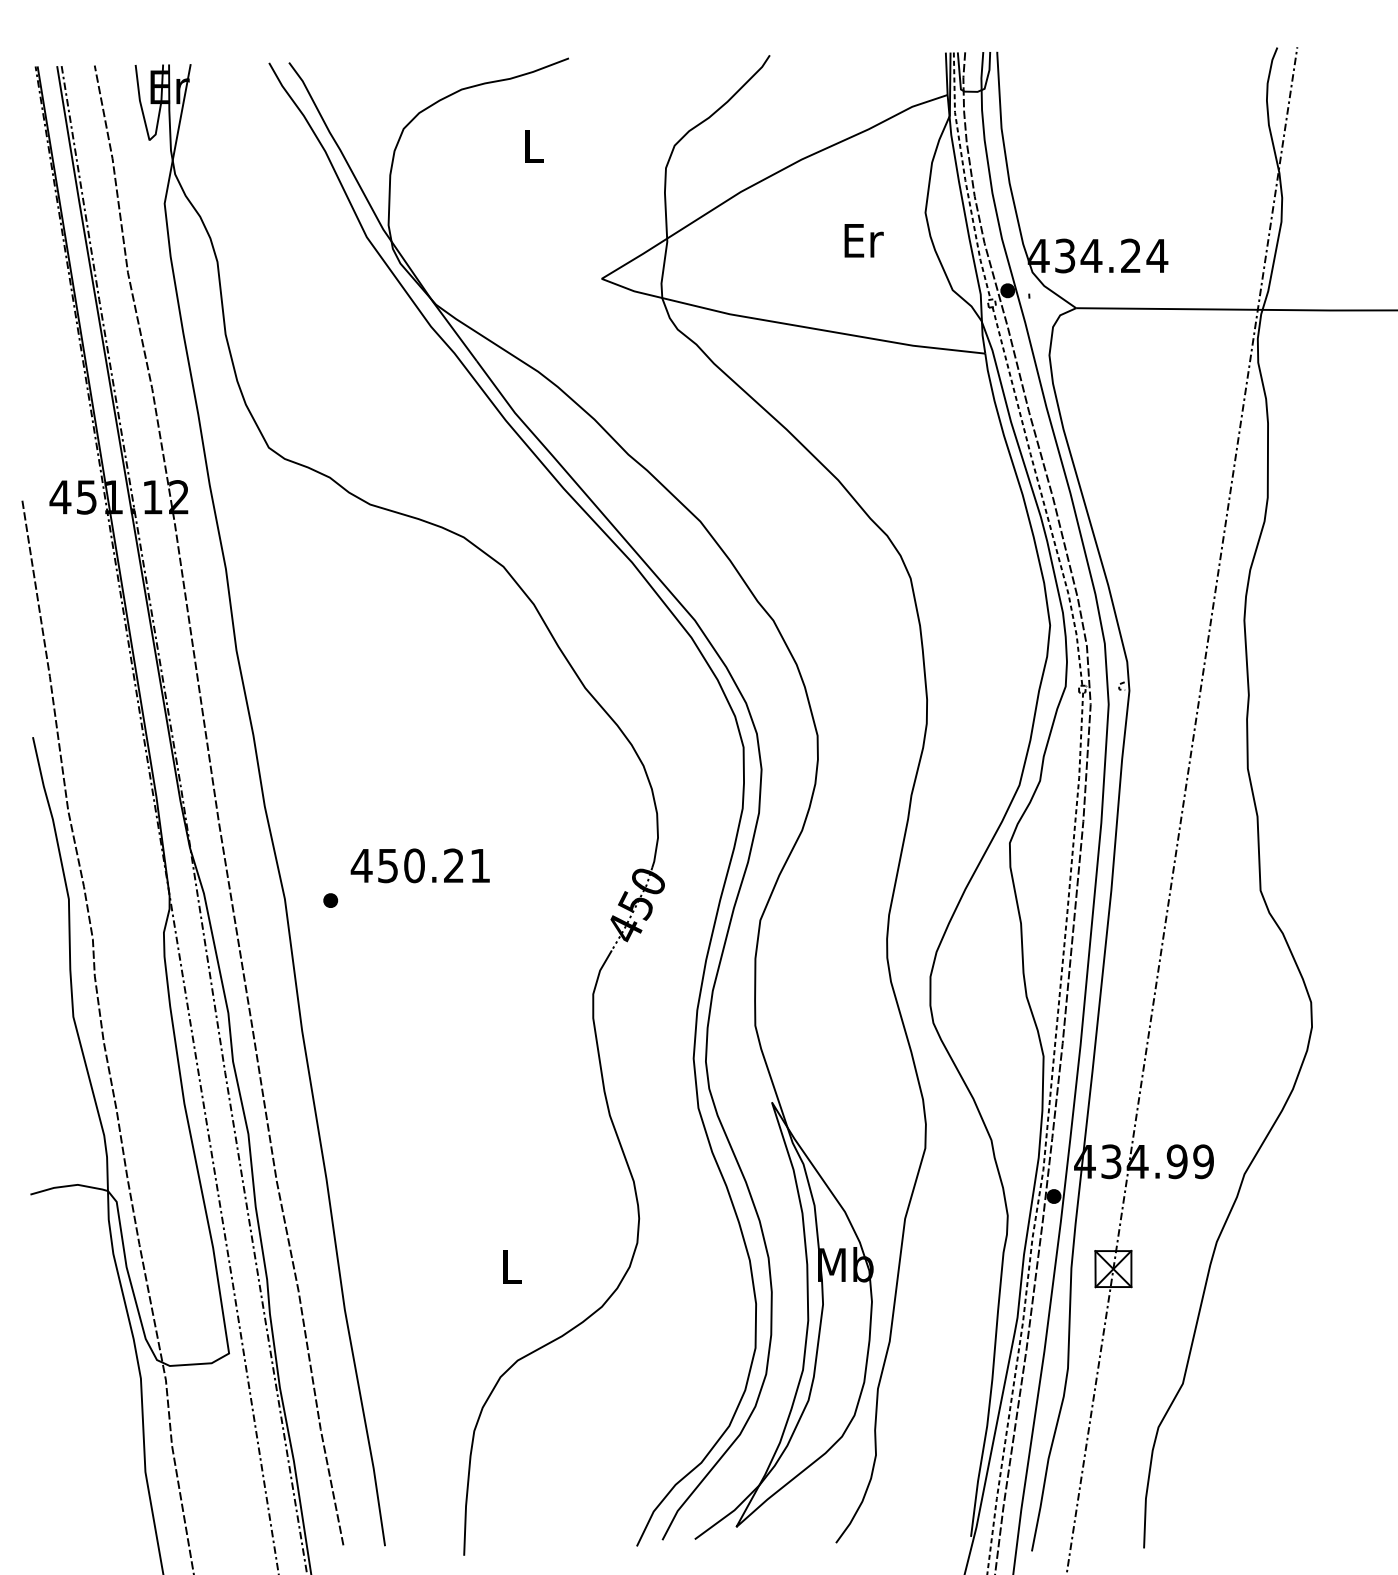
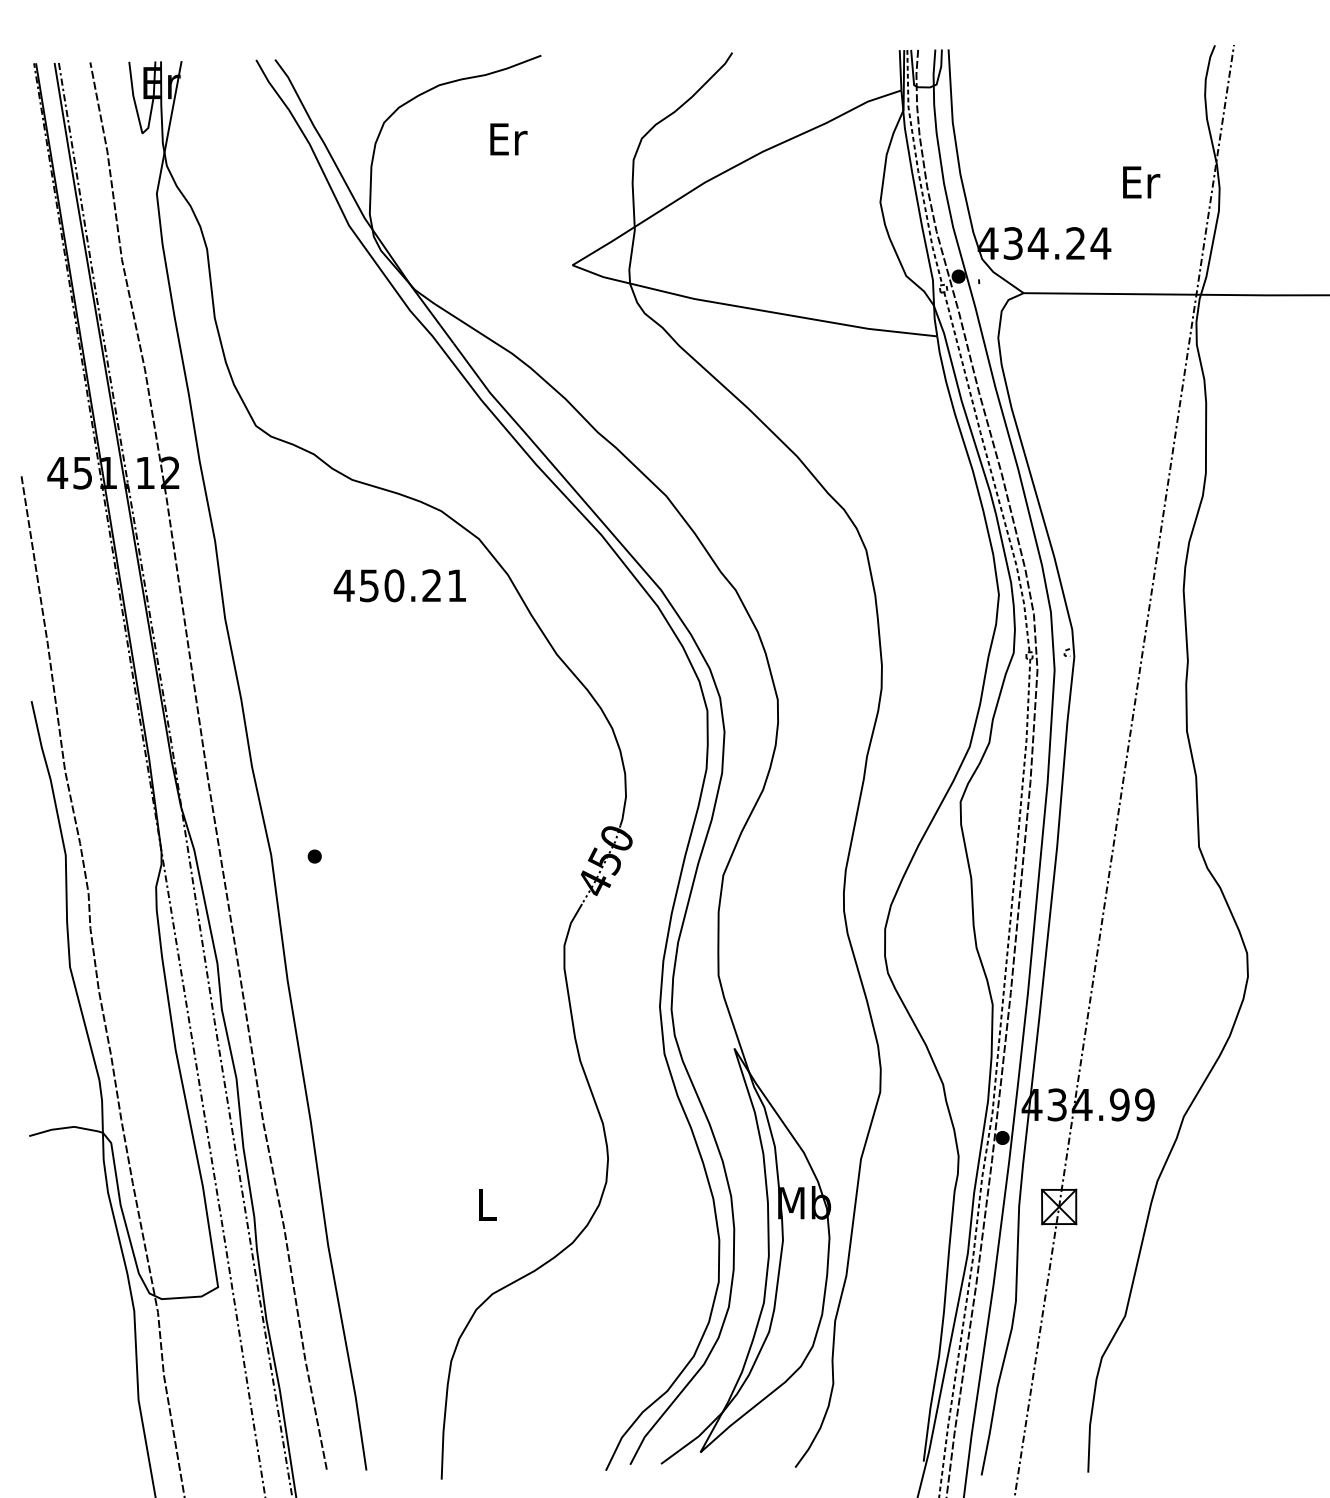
text: (534, 146) -> (508, 139), L -> Er
text: (863, 240) -> (1140, 182), moved
text: (419, 865) -> (399, 585), moved

